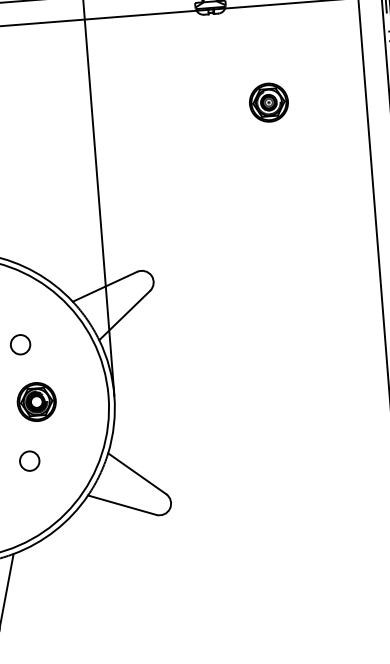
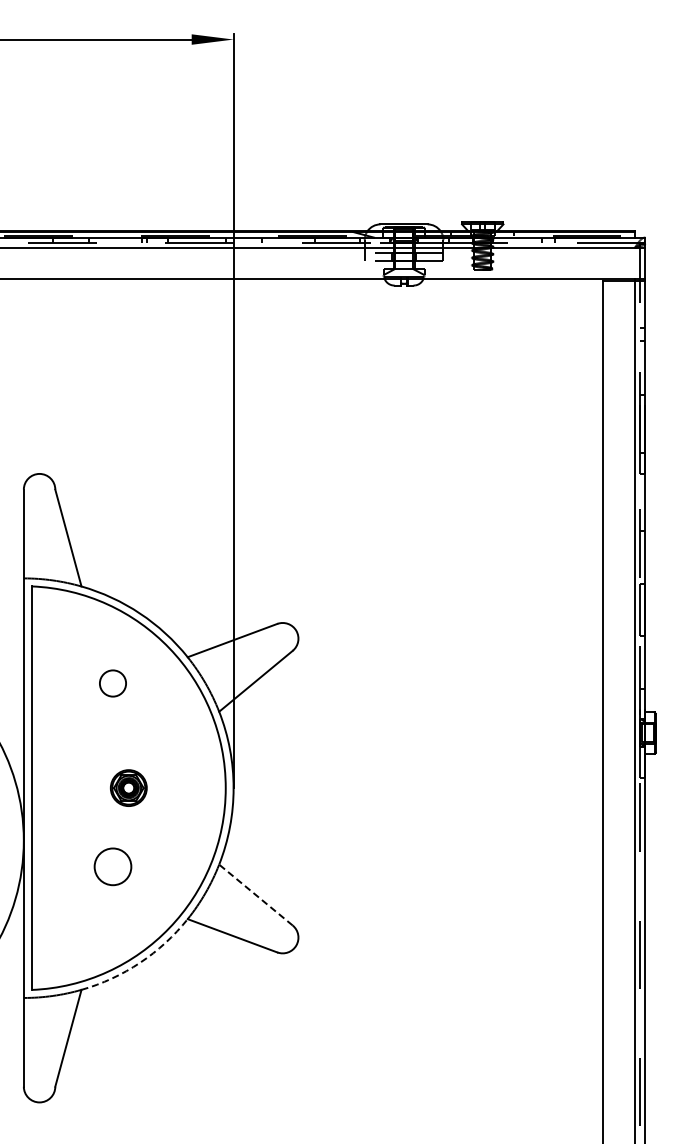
part: (268, 102) -> (471, 410), removed
circle: (20, 344) -> (112, 683), moved
part: (36, 401) -> (128, 787), size x0.7
circle: (29, 460) -> (112, 866), size x1.4
line: (136, 474) -> (255, 895), solid -> dashed
arc: (55, 530) -> (140, 962), solid -> dashed

